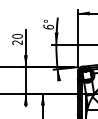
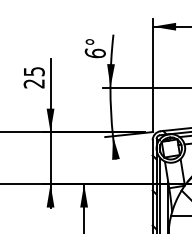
text: (17, 36) -> (34, 71), 20 -> 25

